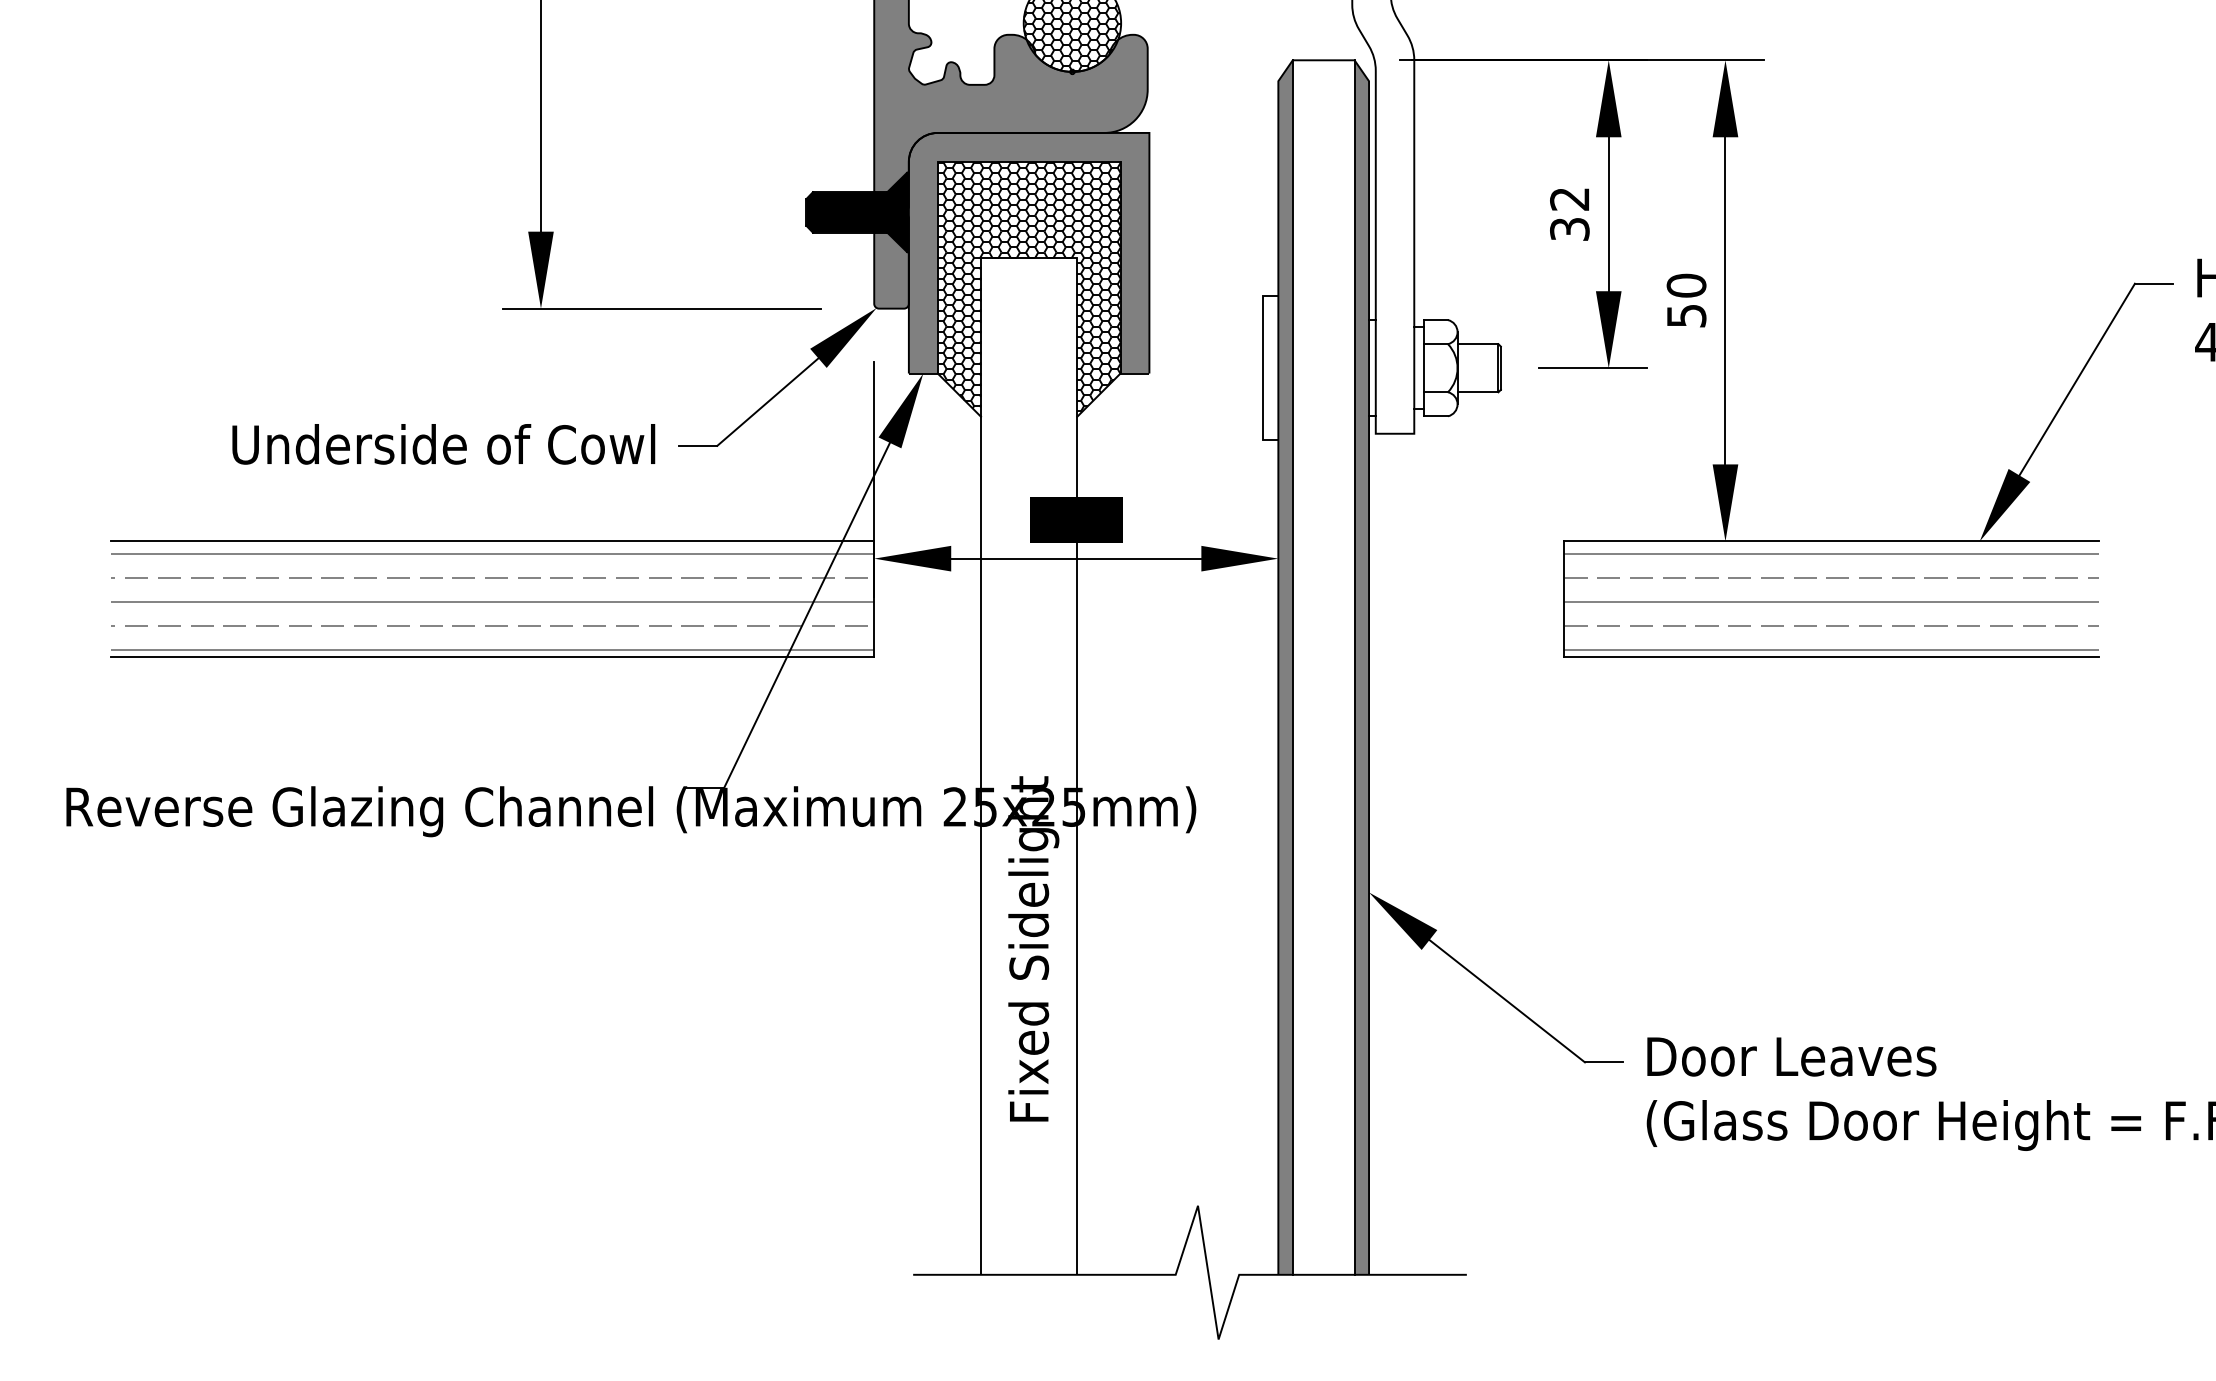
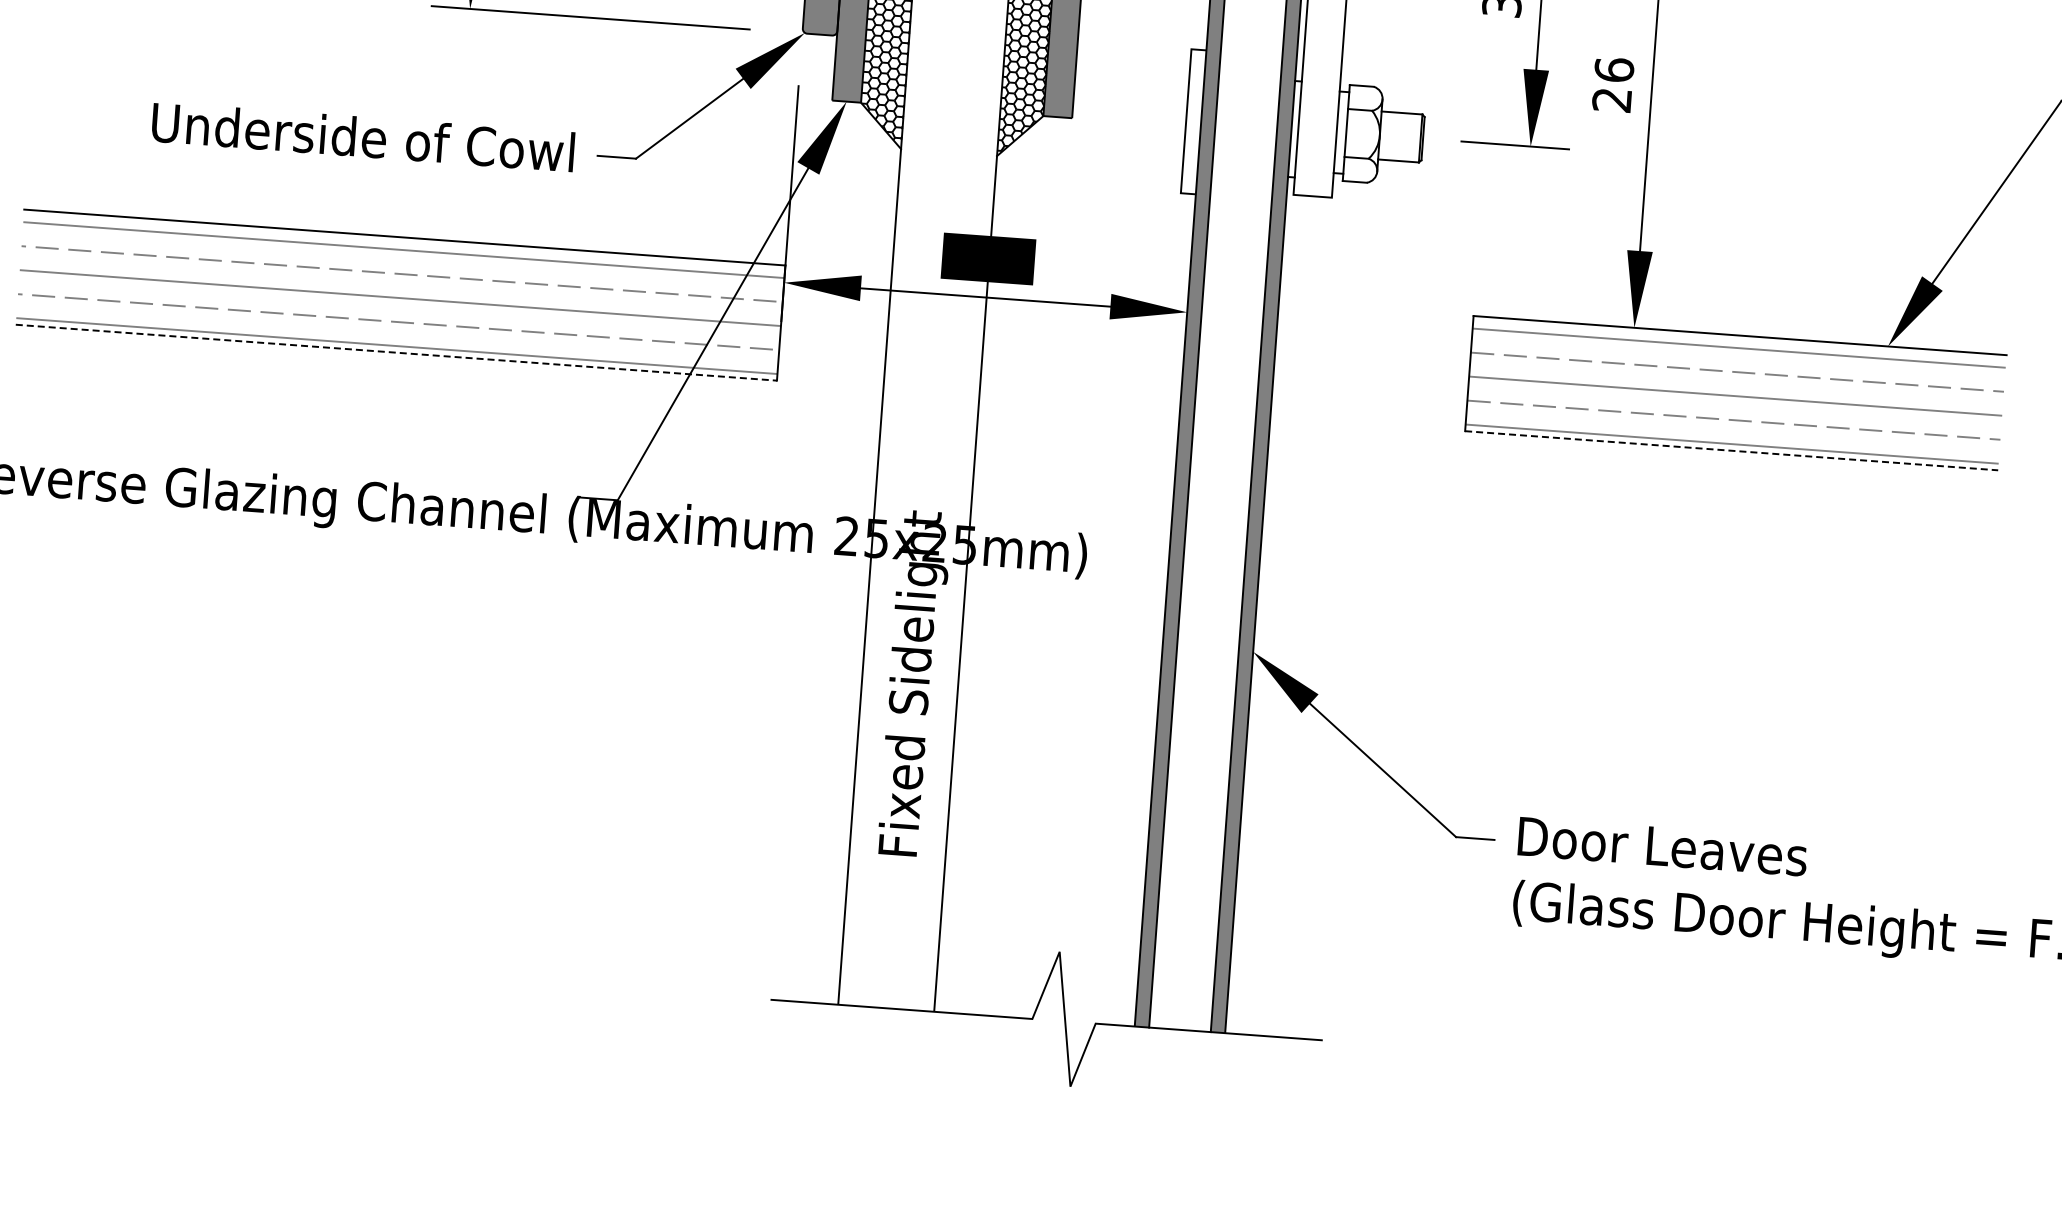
text: (1686, 300) -> (1613, 84), 50 -> 26
line: (492, 656) -> (396, 352), solid -> dashed
line: (1831, 656) -> (1731, 450), solid -> dashed

